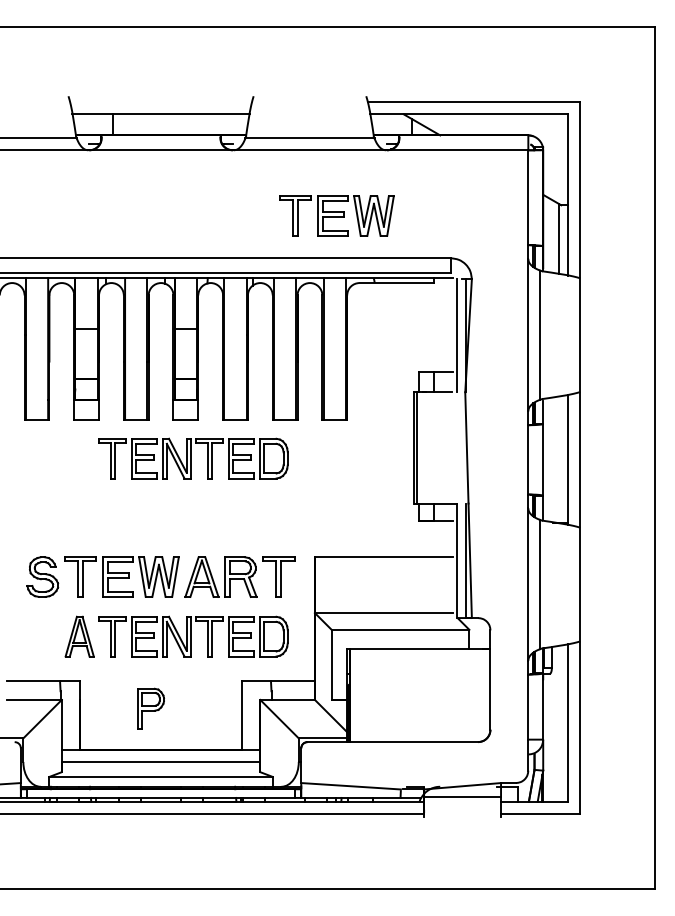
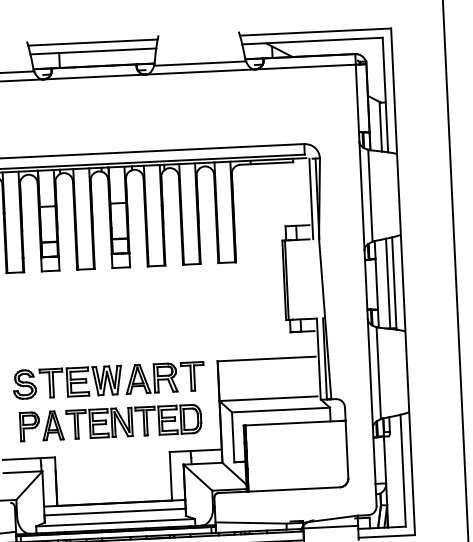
line: (161, 101) -> (93, 42), added
part: (336, 215) -> (221, 117), removed
part: (193, 458) -> (127, 295), removed
line: (559, 459) -> (388, 283), added
part: (150, 708) -> (29, 426), moved

